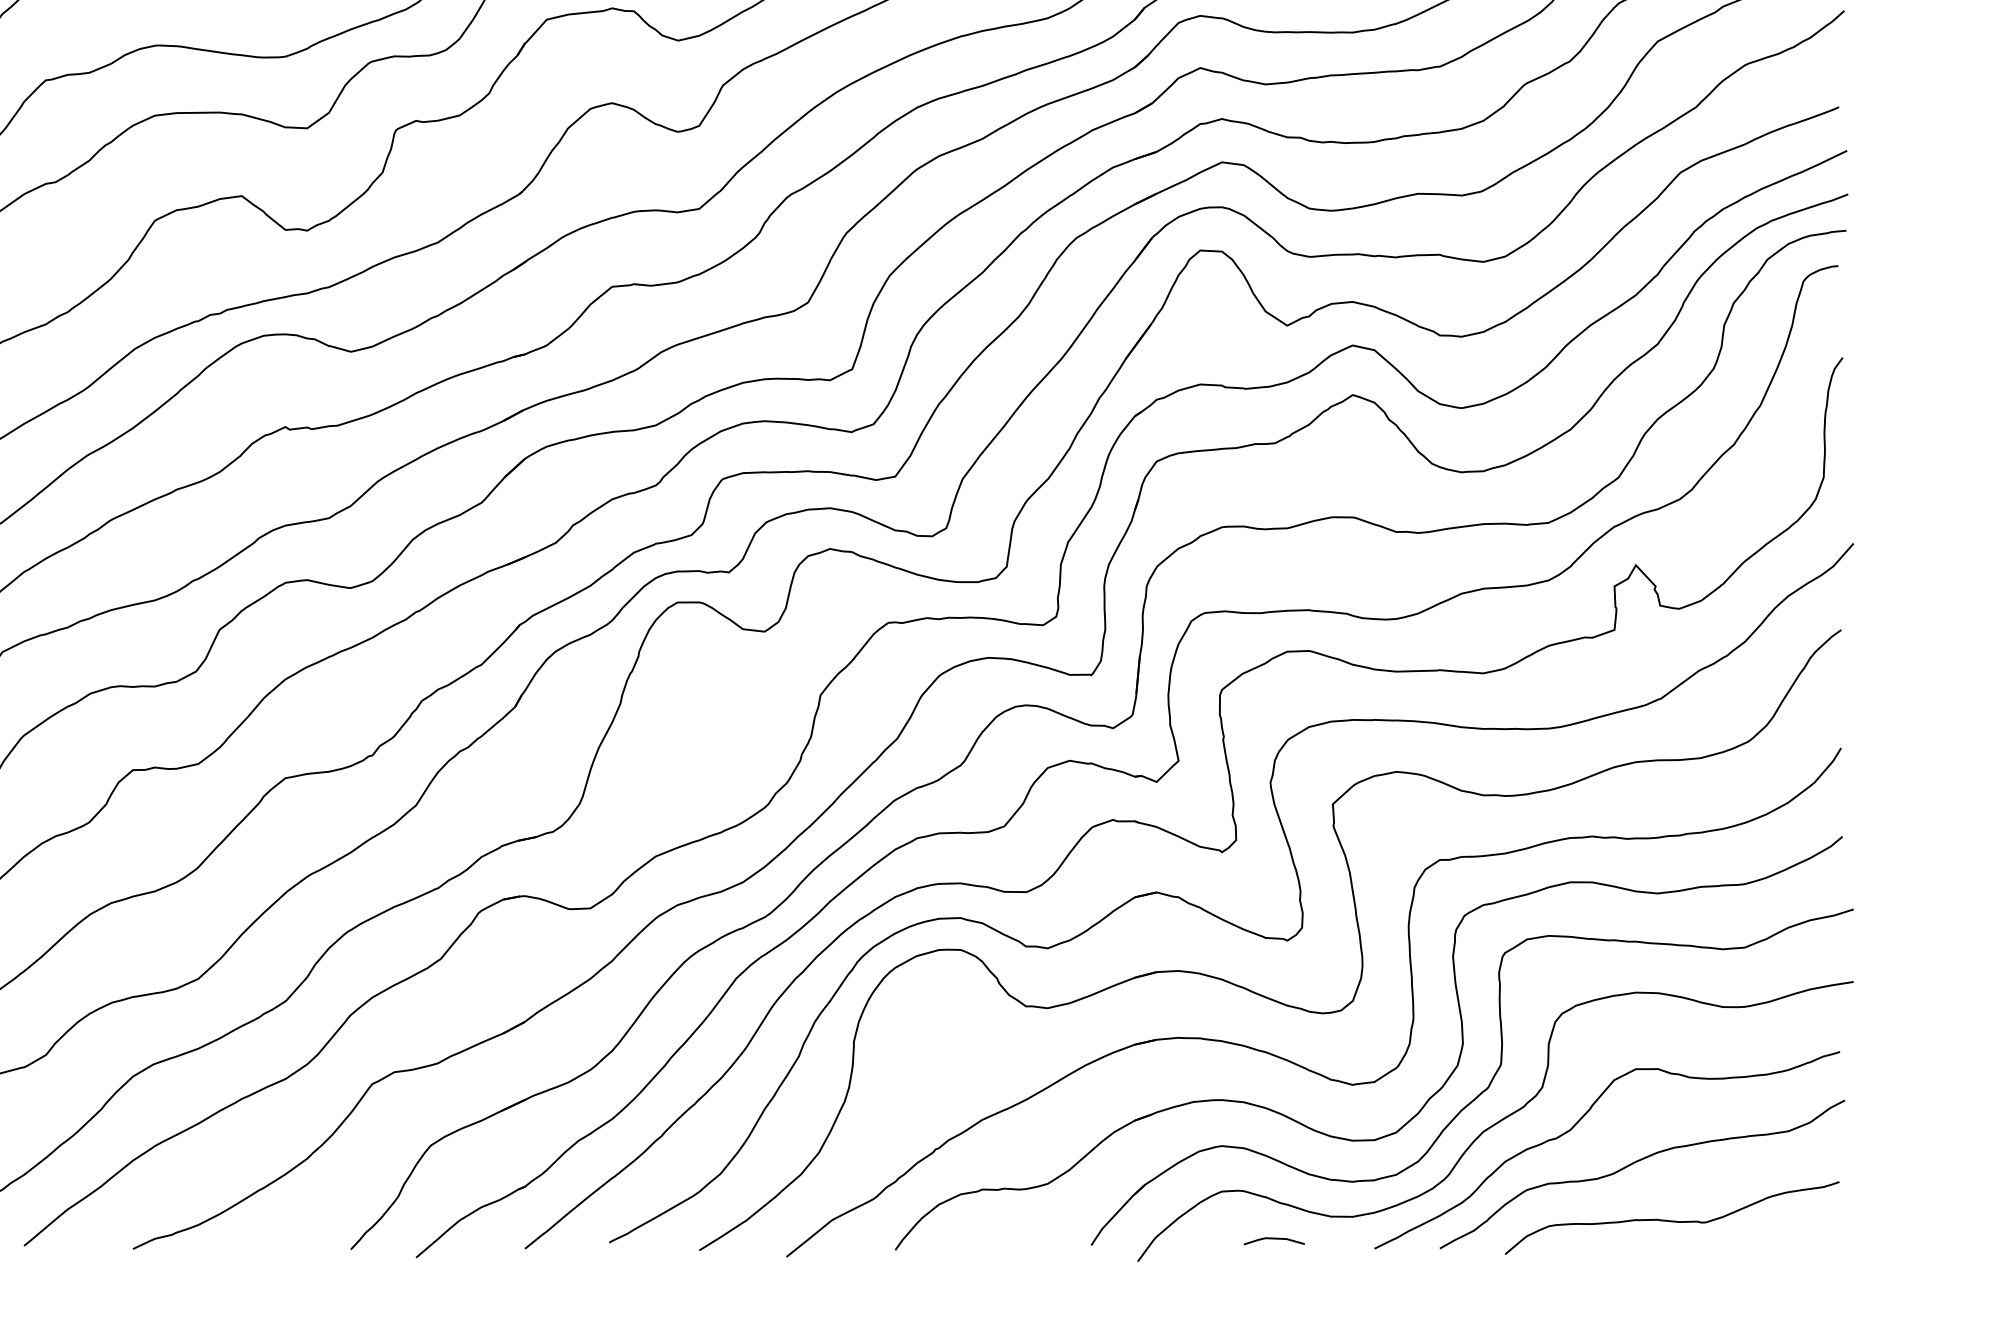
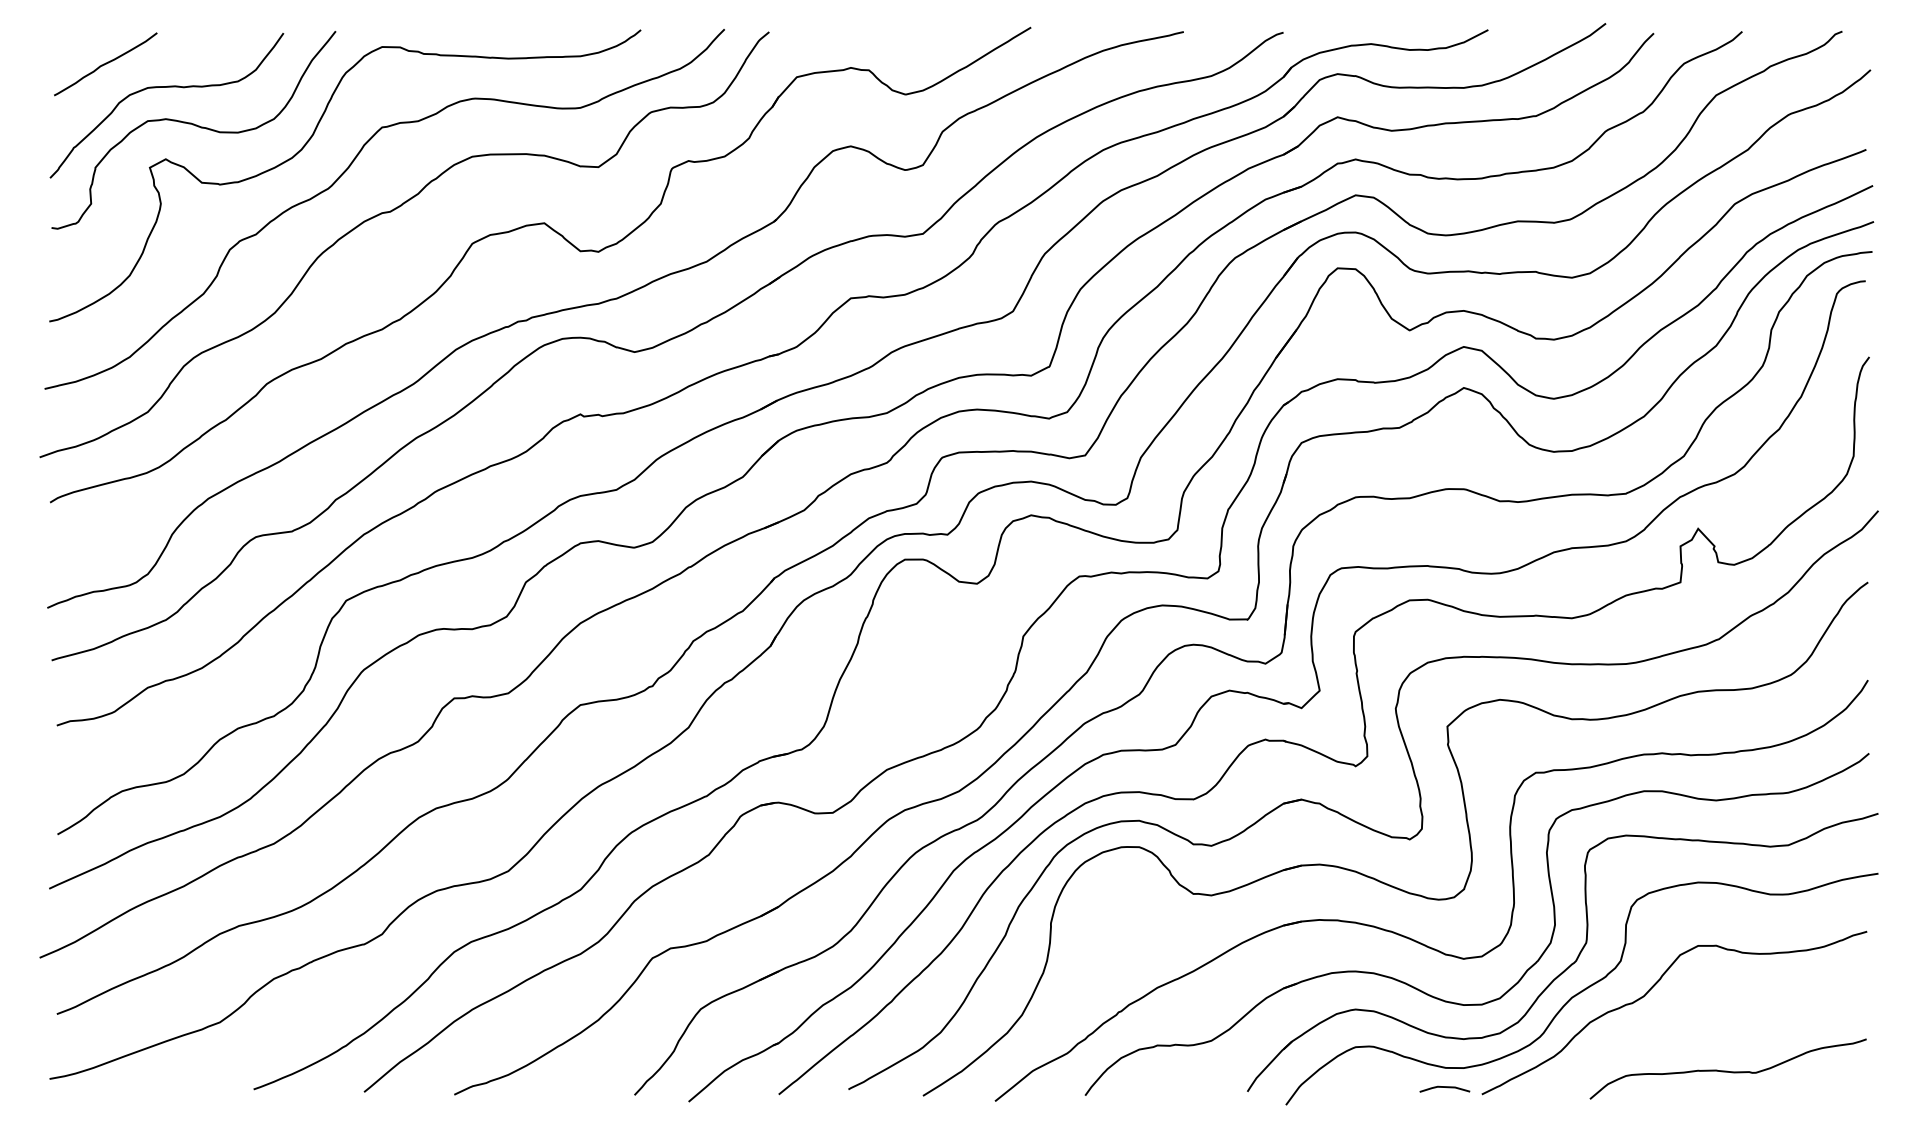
curve: (1639, 1161) -> (1701, 1022), removed
line: (1273, 1239) -> (1444, 1087), moved

